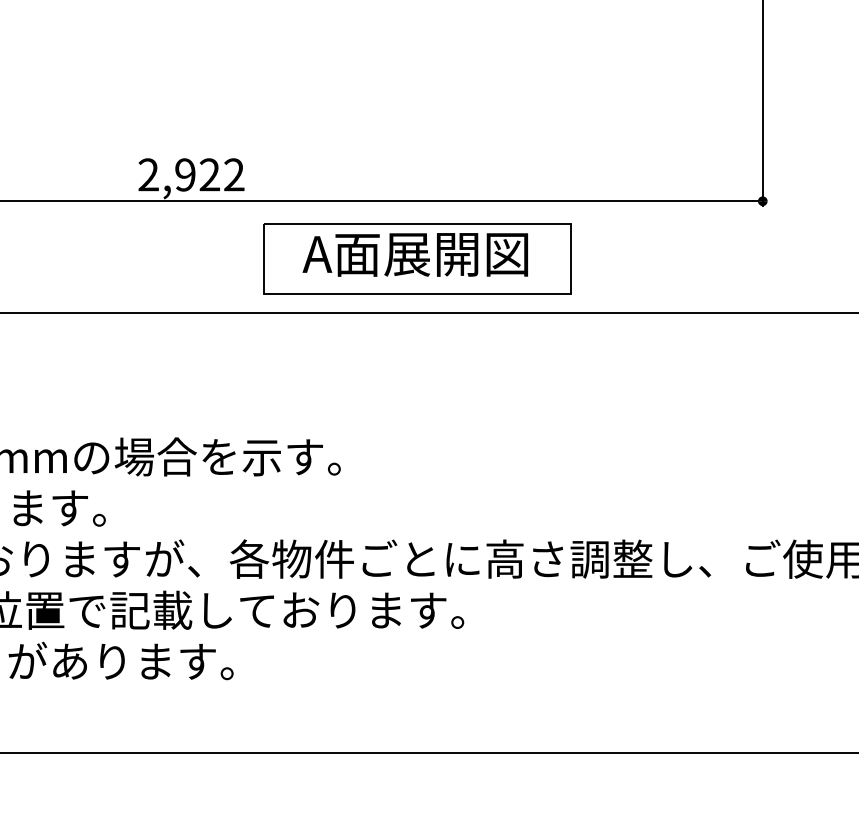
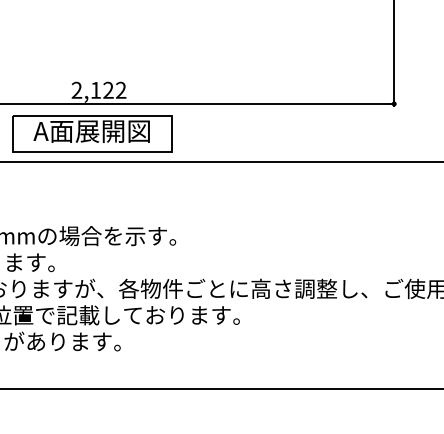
text: (184, 173) -> (95, 89), 2,922 -> 2,122
part: (416, 258) -> (92, 133), moved

